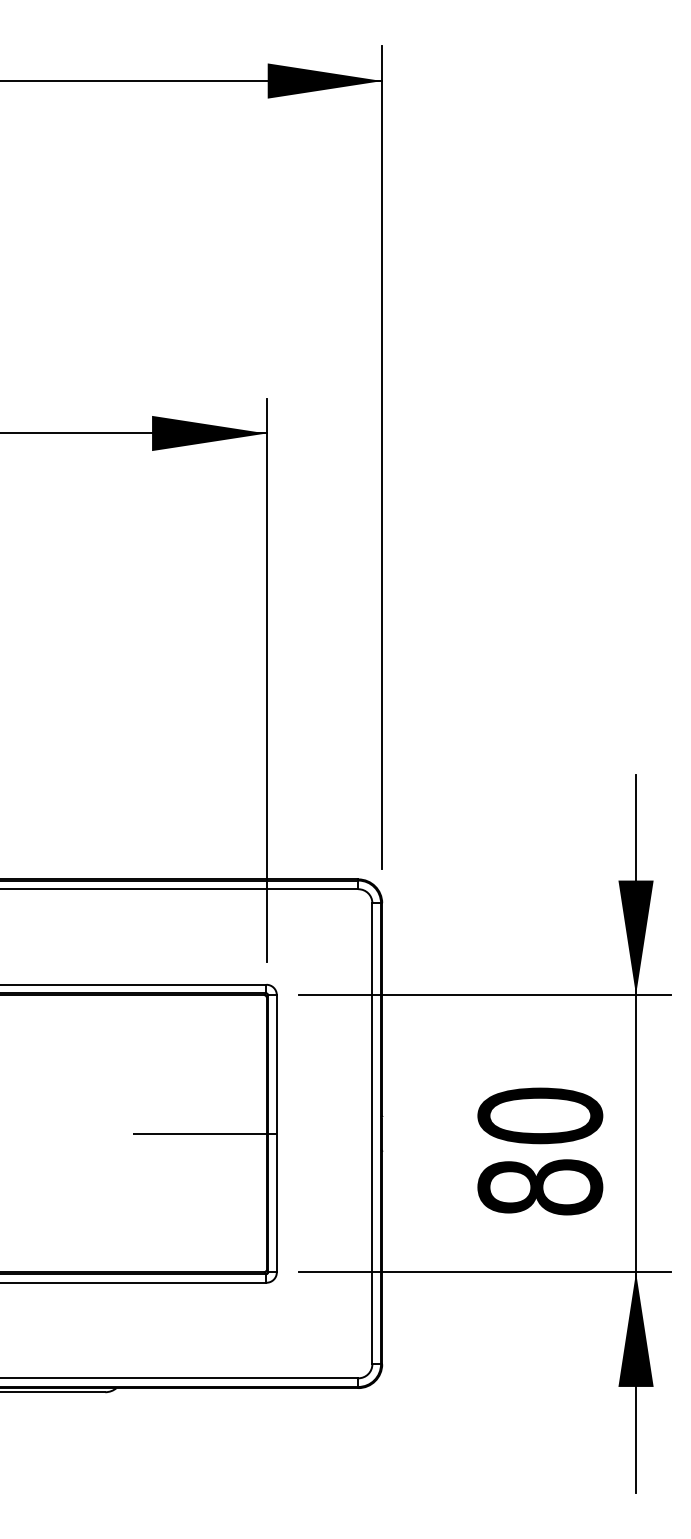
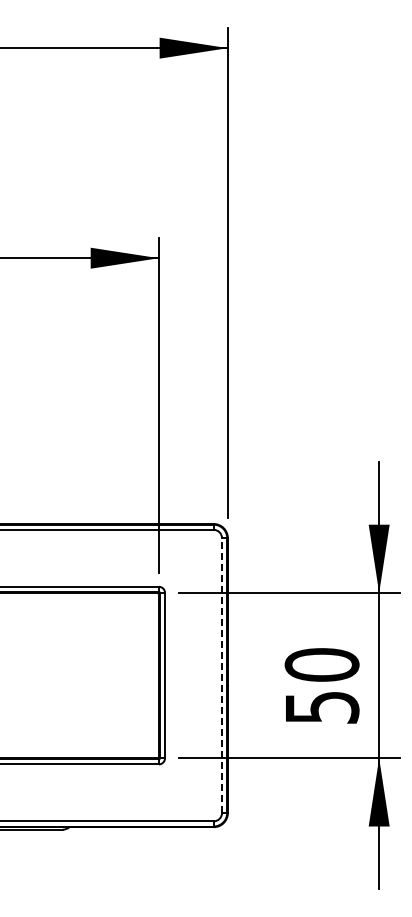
line: (205, 1133) -> (122, 675), removed
line: (373, 1133) -> (222, 675), solid -> dashed
text: (539, 1187) -> (321, 707), 80 -> 50

